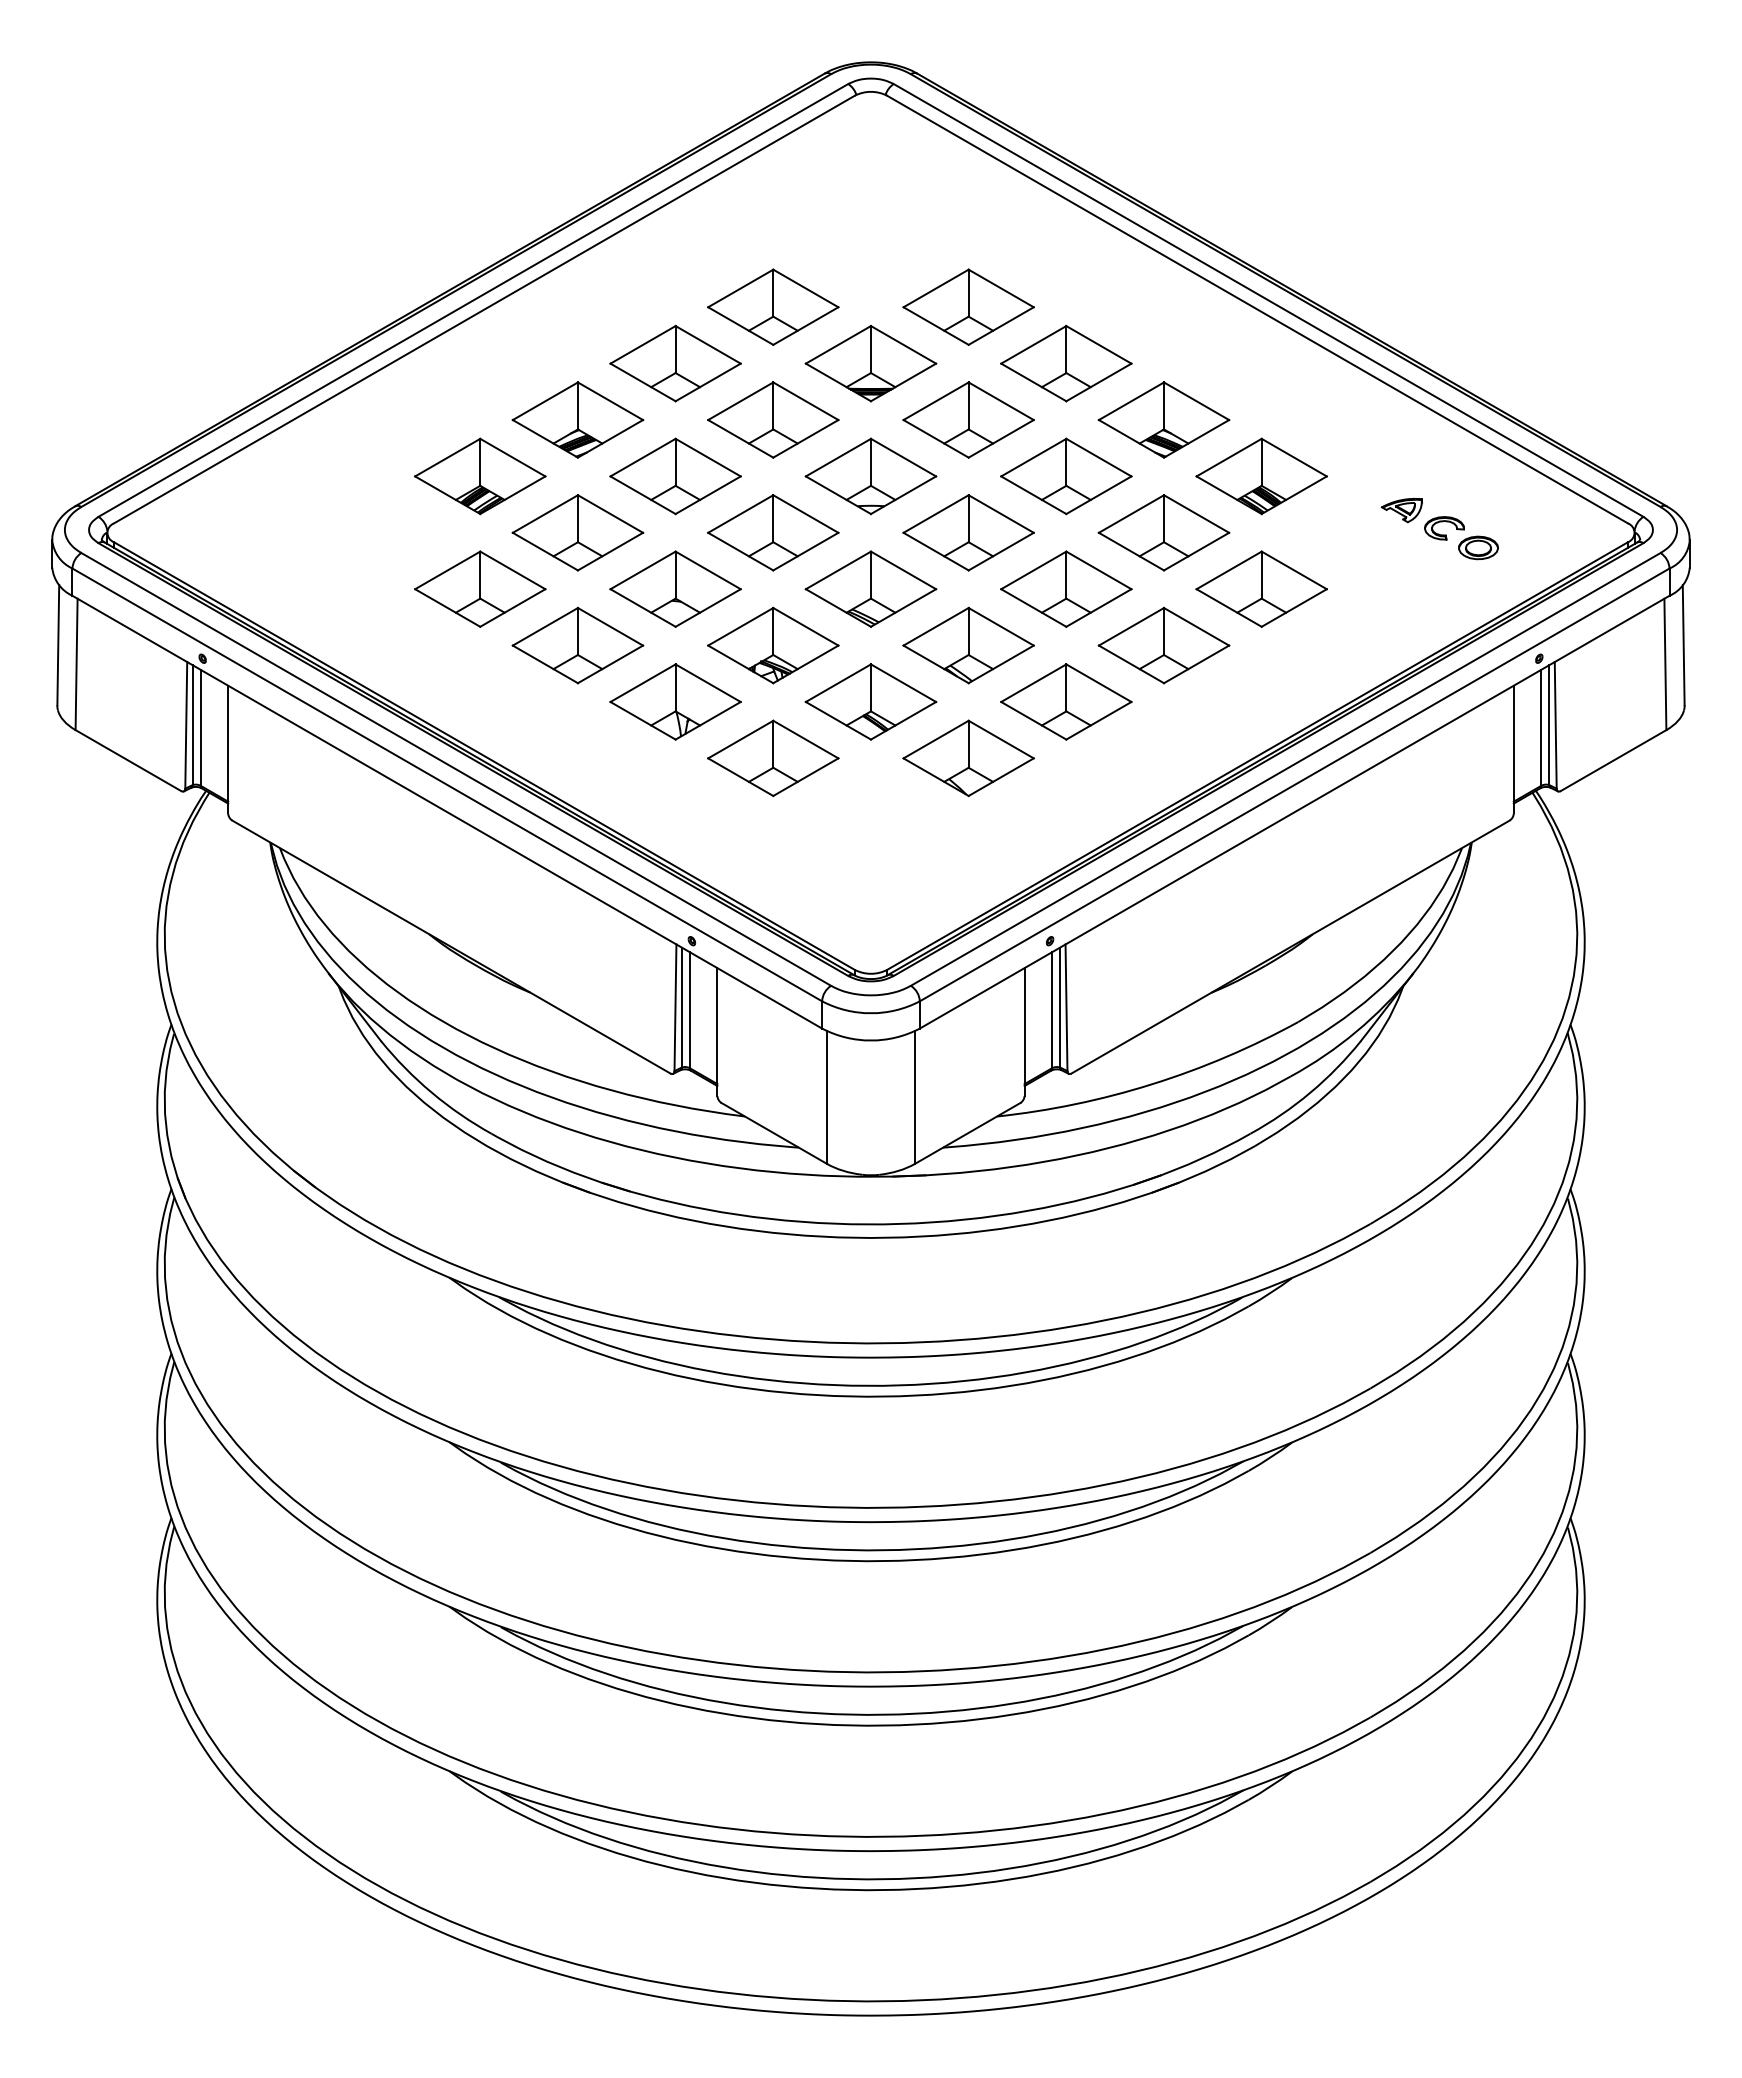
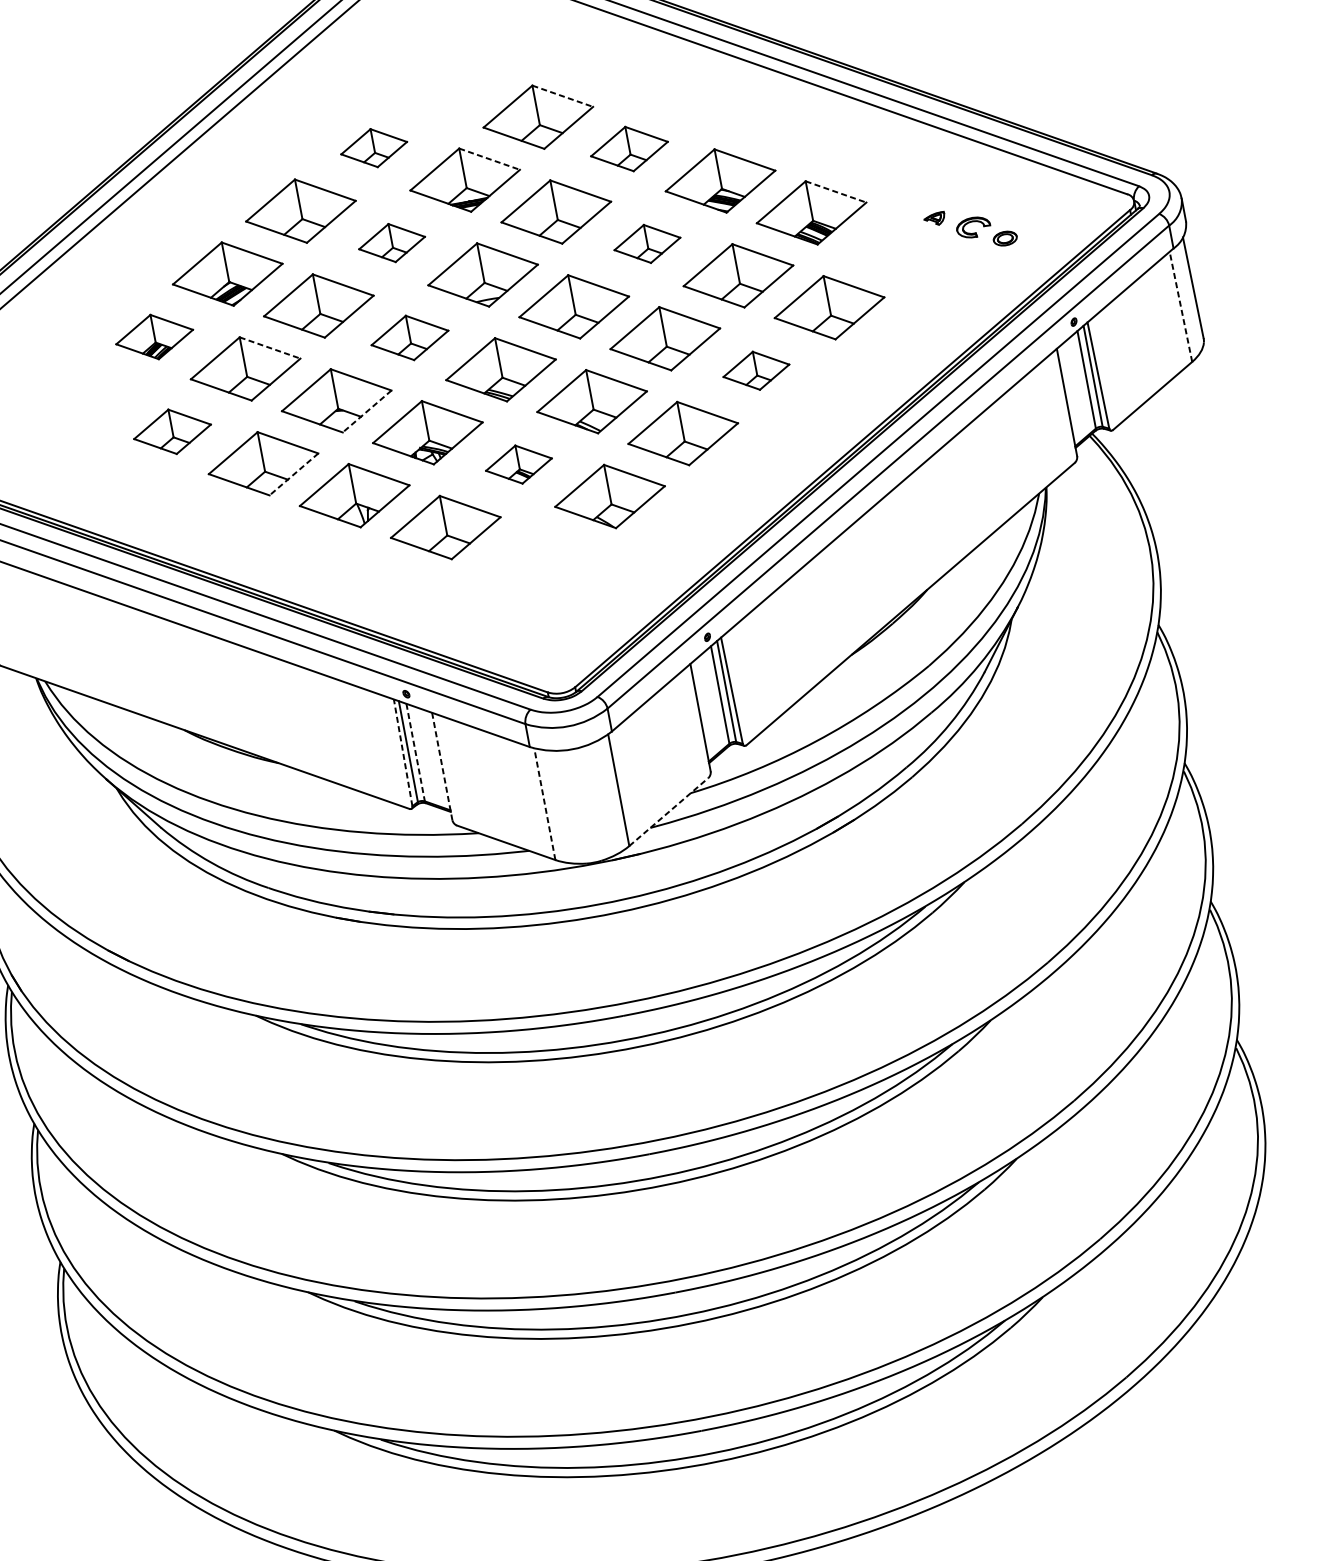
line: (1001, 288) -> (563, 96), solid -> dashed
part: (773, 306) -> (374, 147), size x0.6
line: (903, 344) -> (489, 158), solid -> dashed
part: (1066, 363) -> (629, 148), size x0.7
part: (773, 419) -> (392, 242), size x0.6
line: (1294, 457) -> (836, 191), solid -> dashed
part: (480, 476) -> (154, 337), size x0.7
part: (1066, 476) -> (647, 243), size x0.6
part: (1401, 510) -> (934, 219), size x0.6
line: (610, 514) -> (270, 348), solid -> dashed
part: (773, 532) -> (410, 337), size x0.7
part: (1478, 547) -> (1005, 238), size x0.7
part: (480, 588) -> (172, 431), size x0.7
line: (708, 608) -> (367, 411), solid -> dashed
part: (1163, 645) -> (755, 370), size x0.6
line: (610, 664) -> (293, 474), solid -> dashed
line: (1665, 664) -> (1181, 306), solid -> dashed
part: (870, 701) -> (518, 464), size x0.6
line: (675, 1007) -> (403, 752), solid -> dashed
line: (689, 1010) -> (415, 752), solid -> dashed
line: (717, 1032) -> (442, 766), solid -> dashed
line: (827, 1097) -> (545, 804), solid -> dashed
line: (967, 1133) -> (668, 812), solid -> dashed

